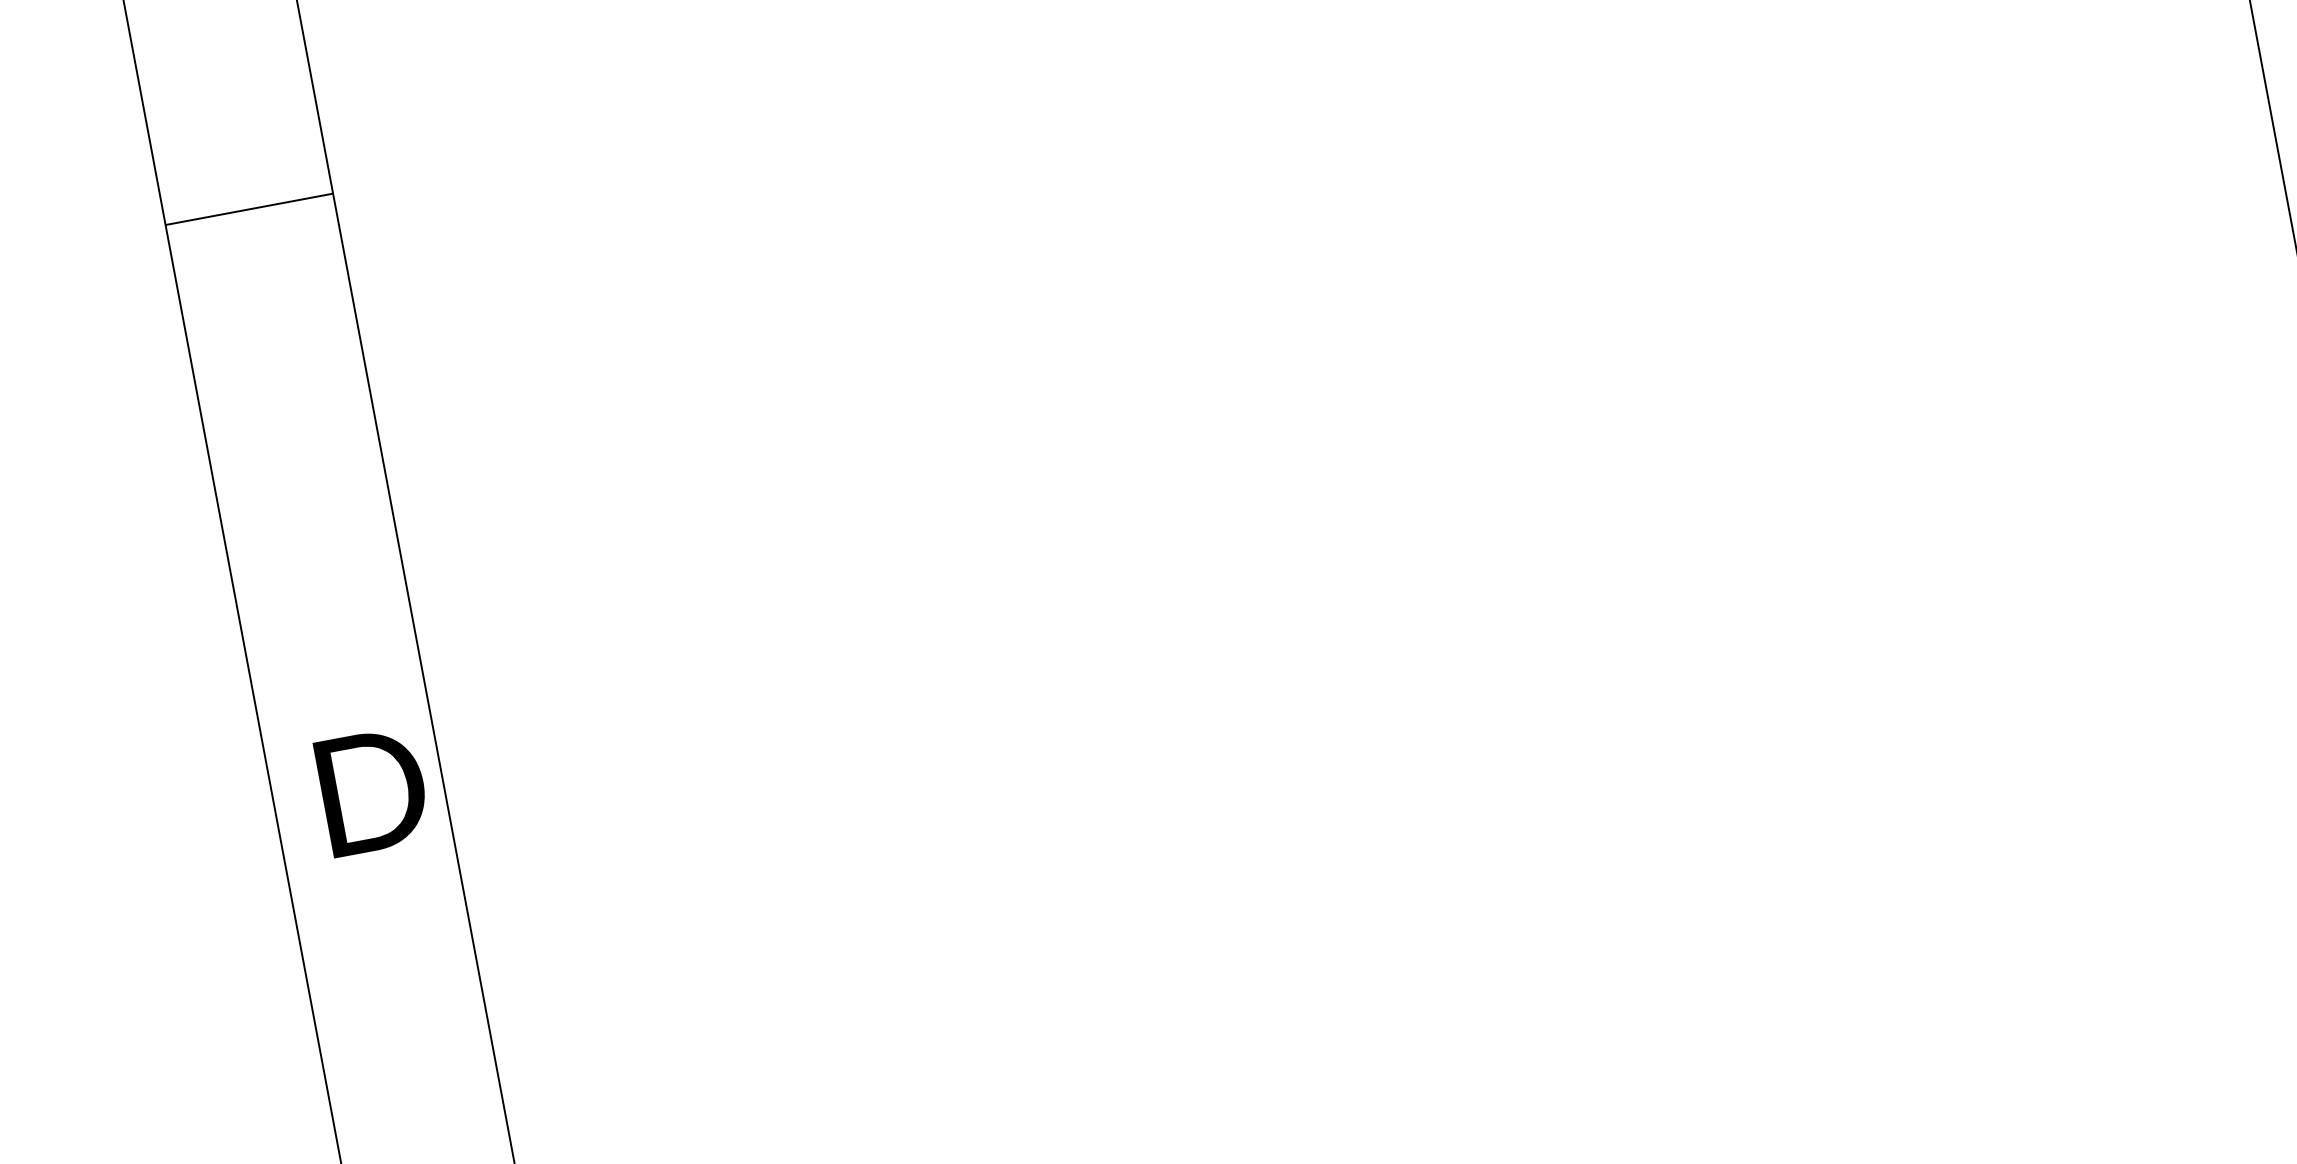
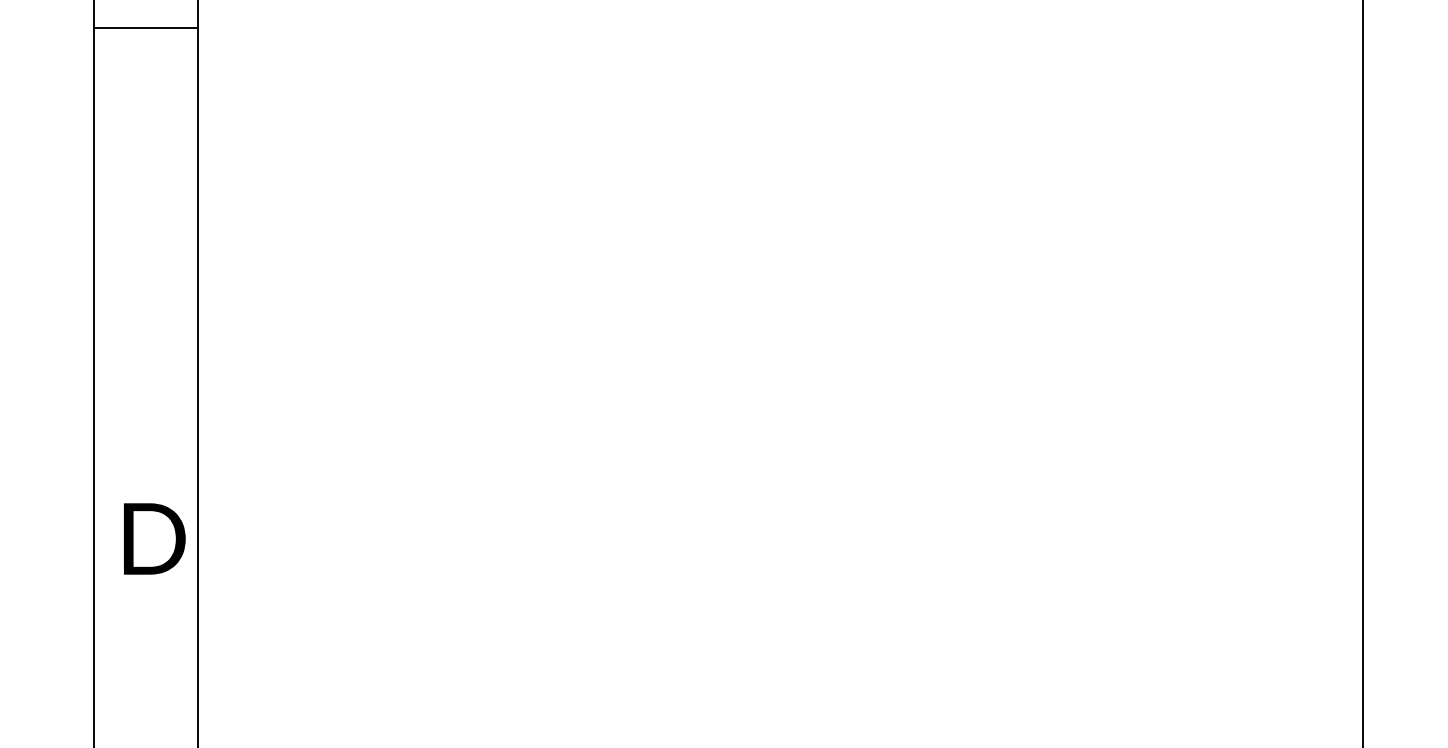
text: (372, 790) -> (154, 538), moved

